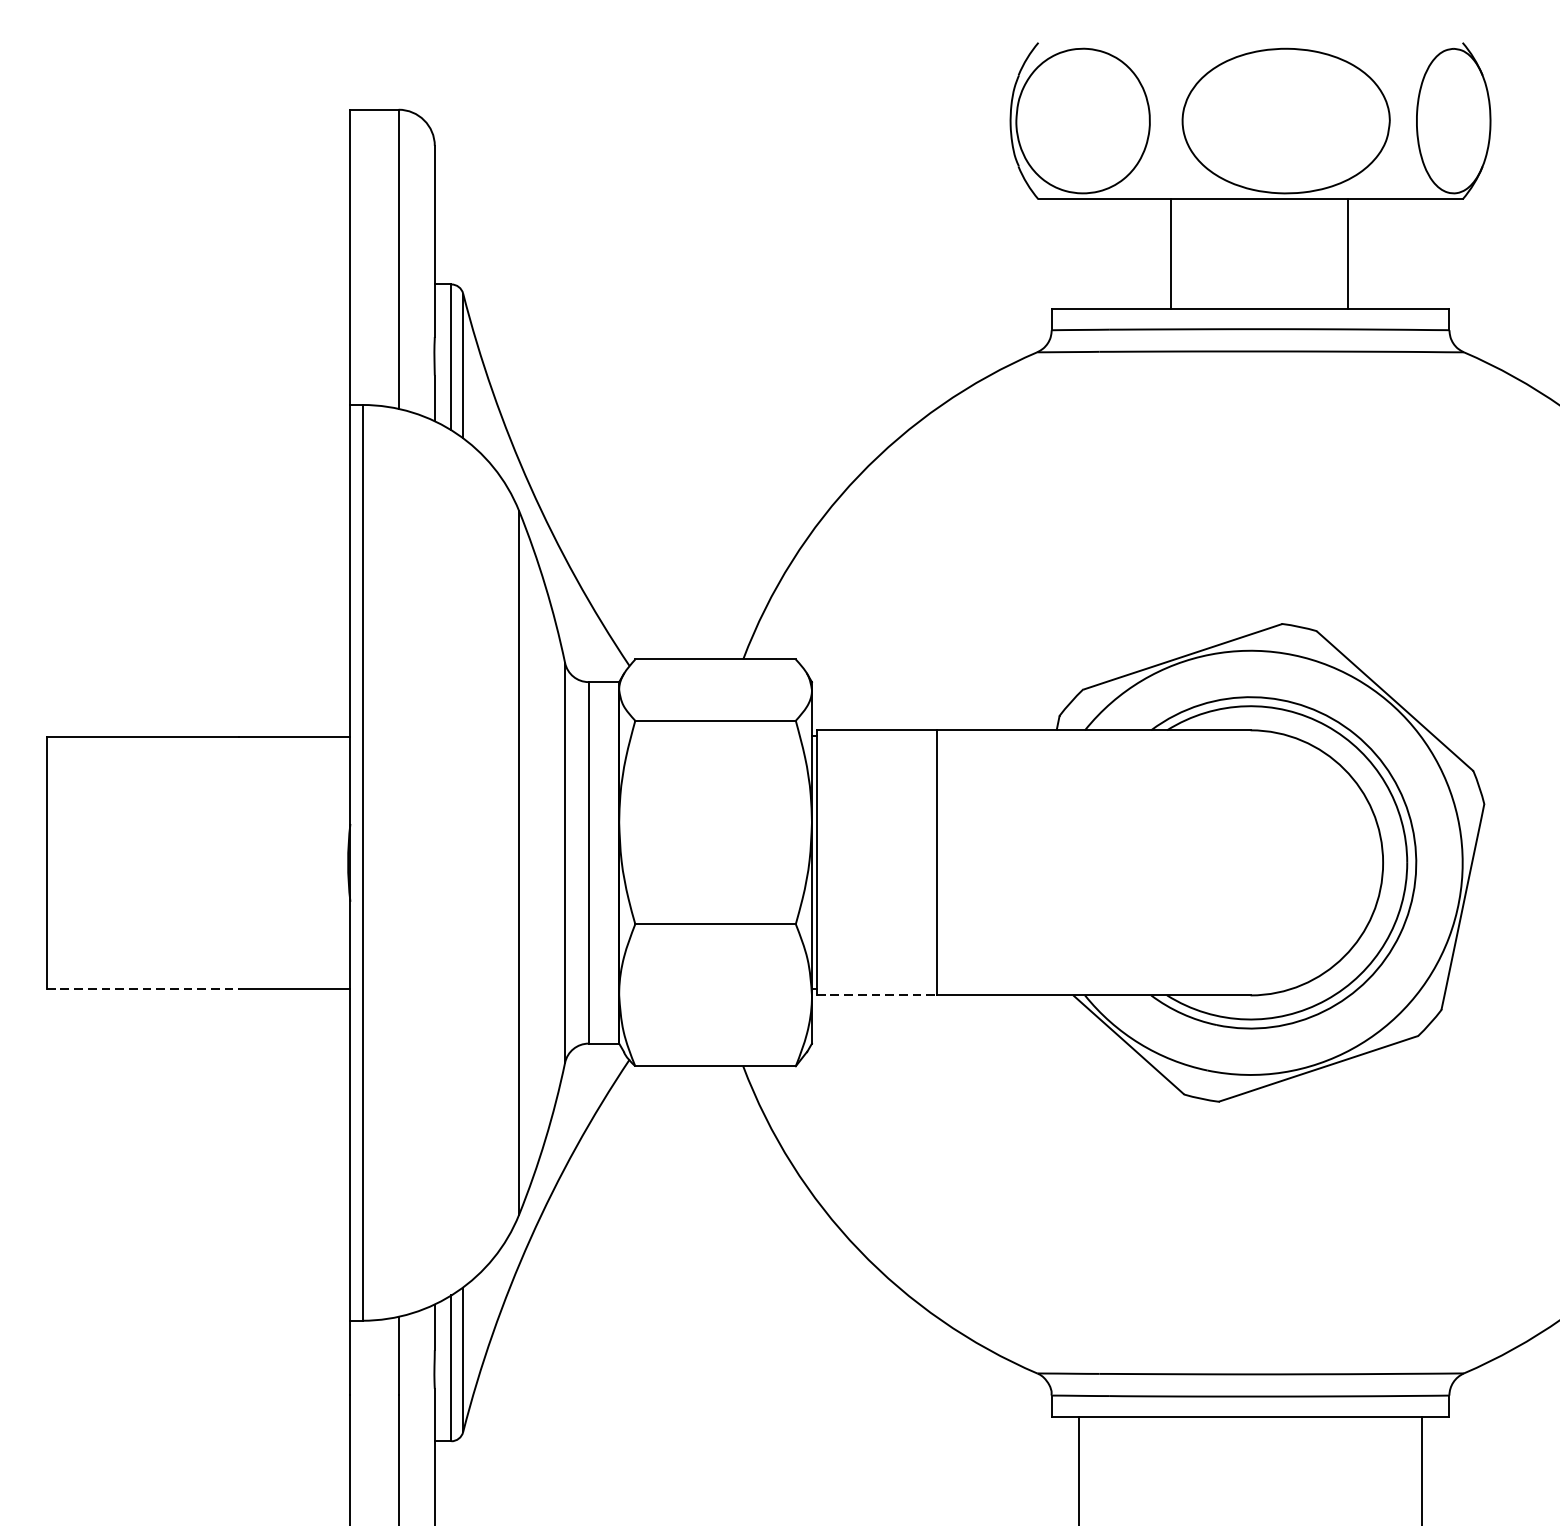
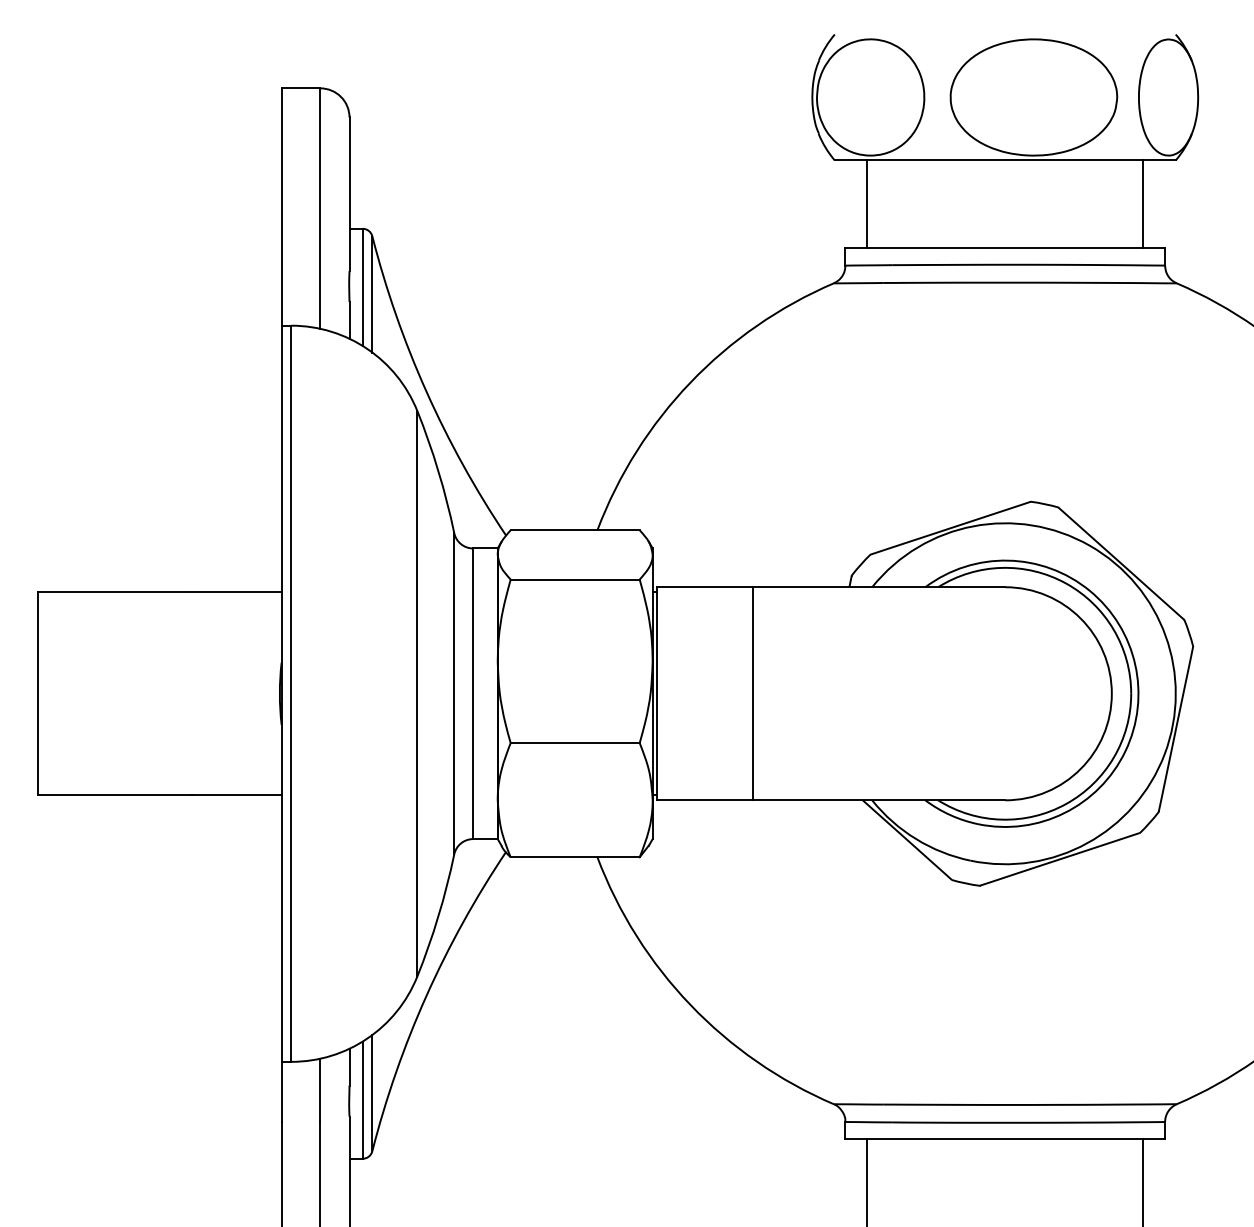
line: (1171, 254) -> (867, 204), moved
line: (1347, 254) -> (1143, 204), moved
line: (143, 989) -> (115, 795), dashed -> solid
line: (877, 995) -> (705, 800), dashed -> solid

